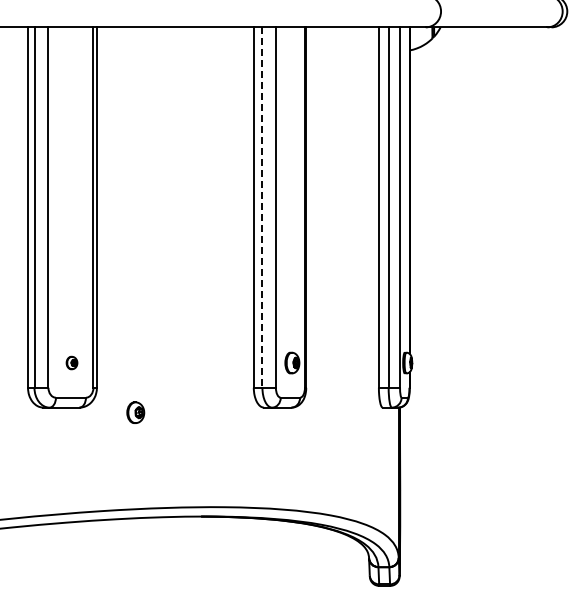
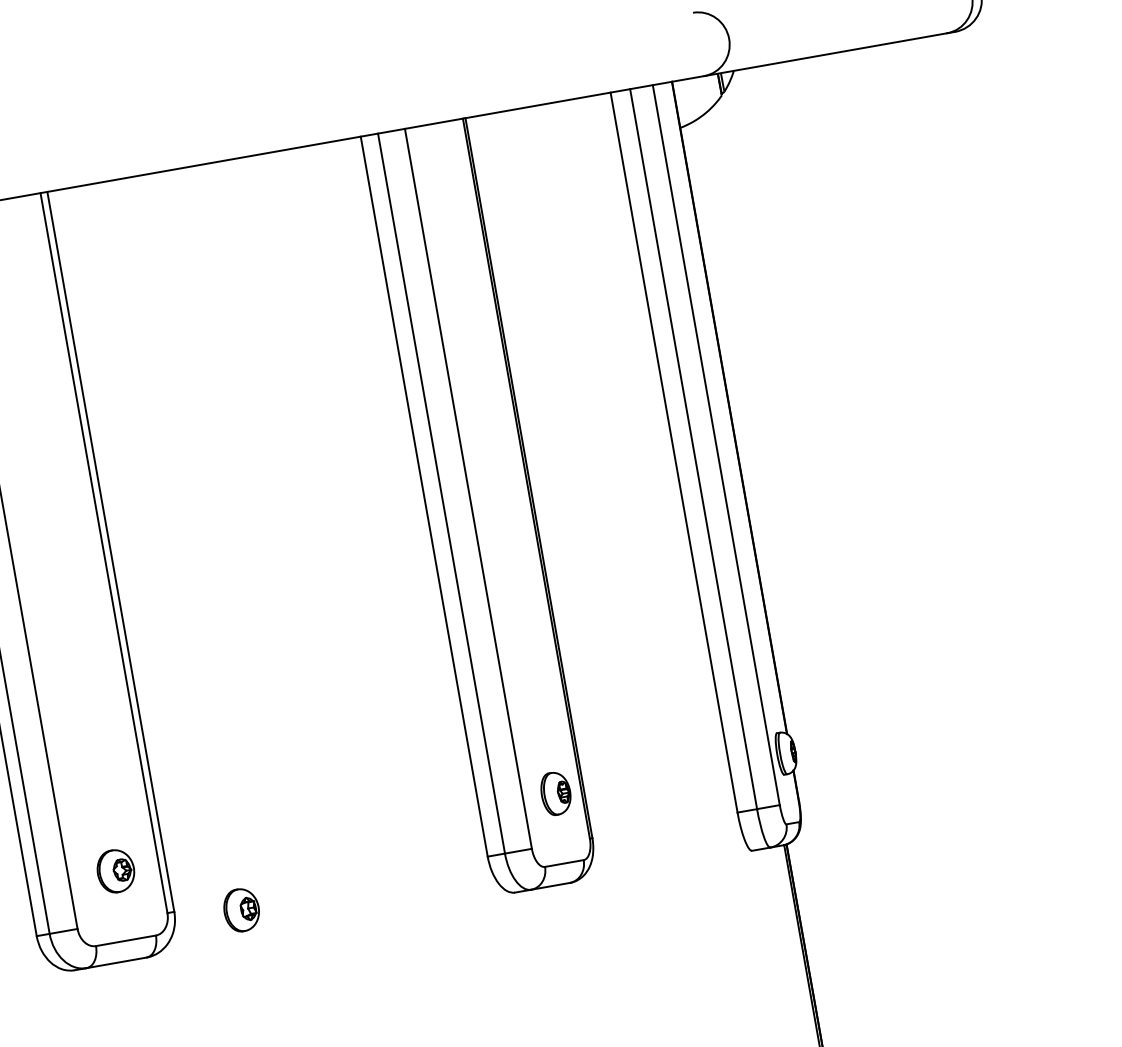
line: (262, 208) -> (441, 495), dashed -> solid
part: (71, 362) -> (114, 870), size x1.67
part: (135, 412) -> (241, 909), moved

